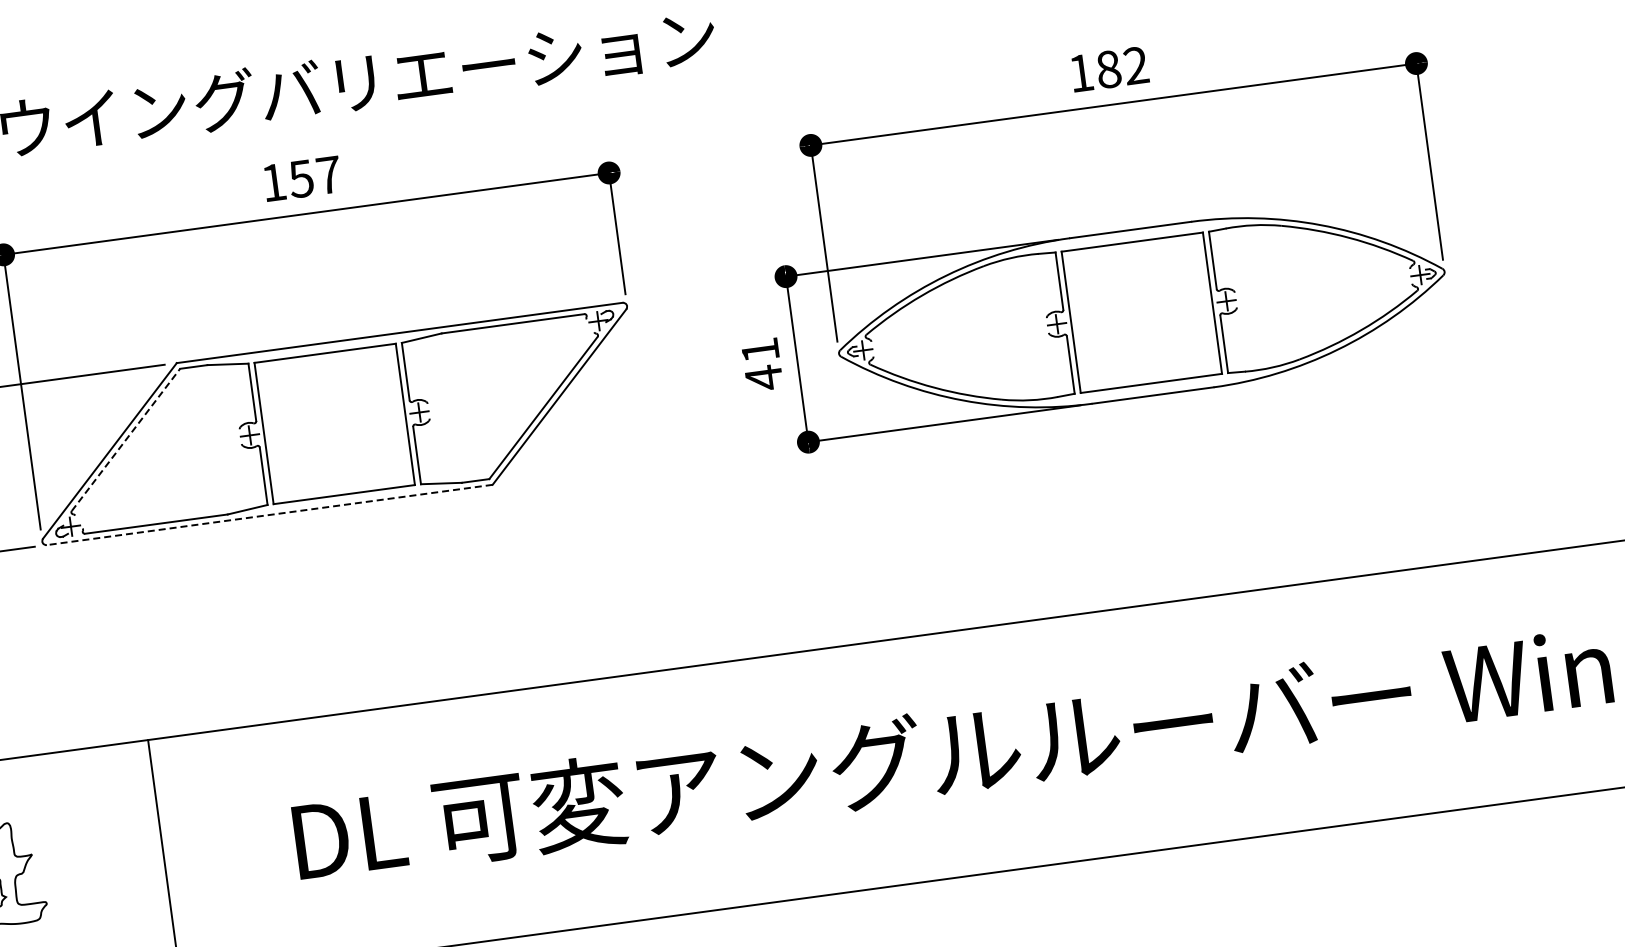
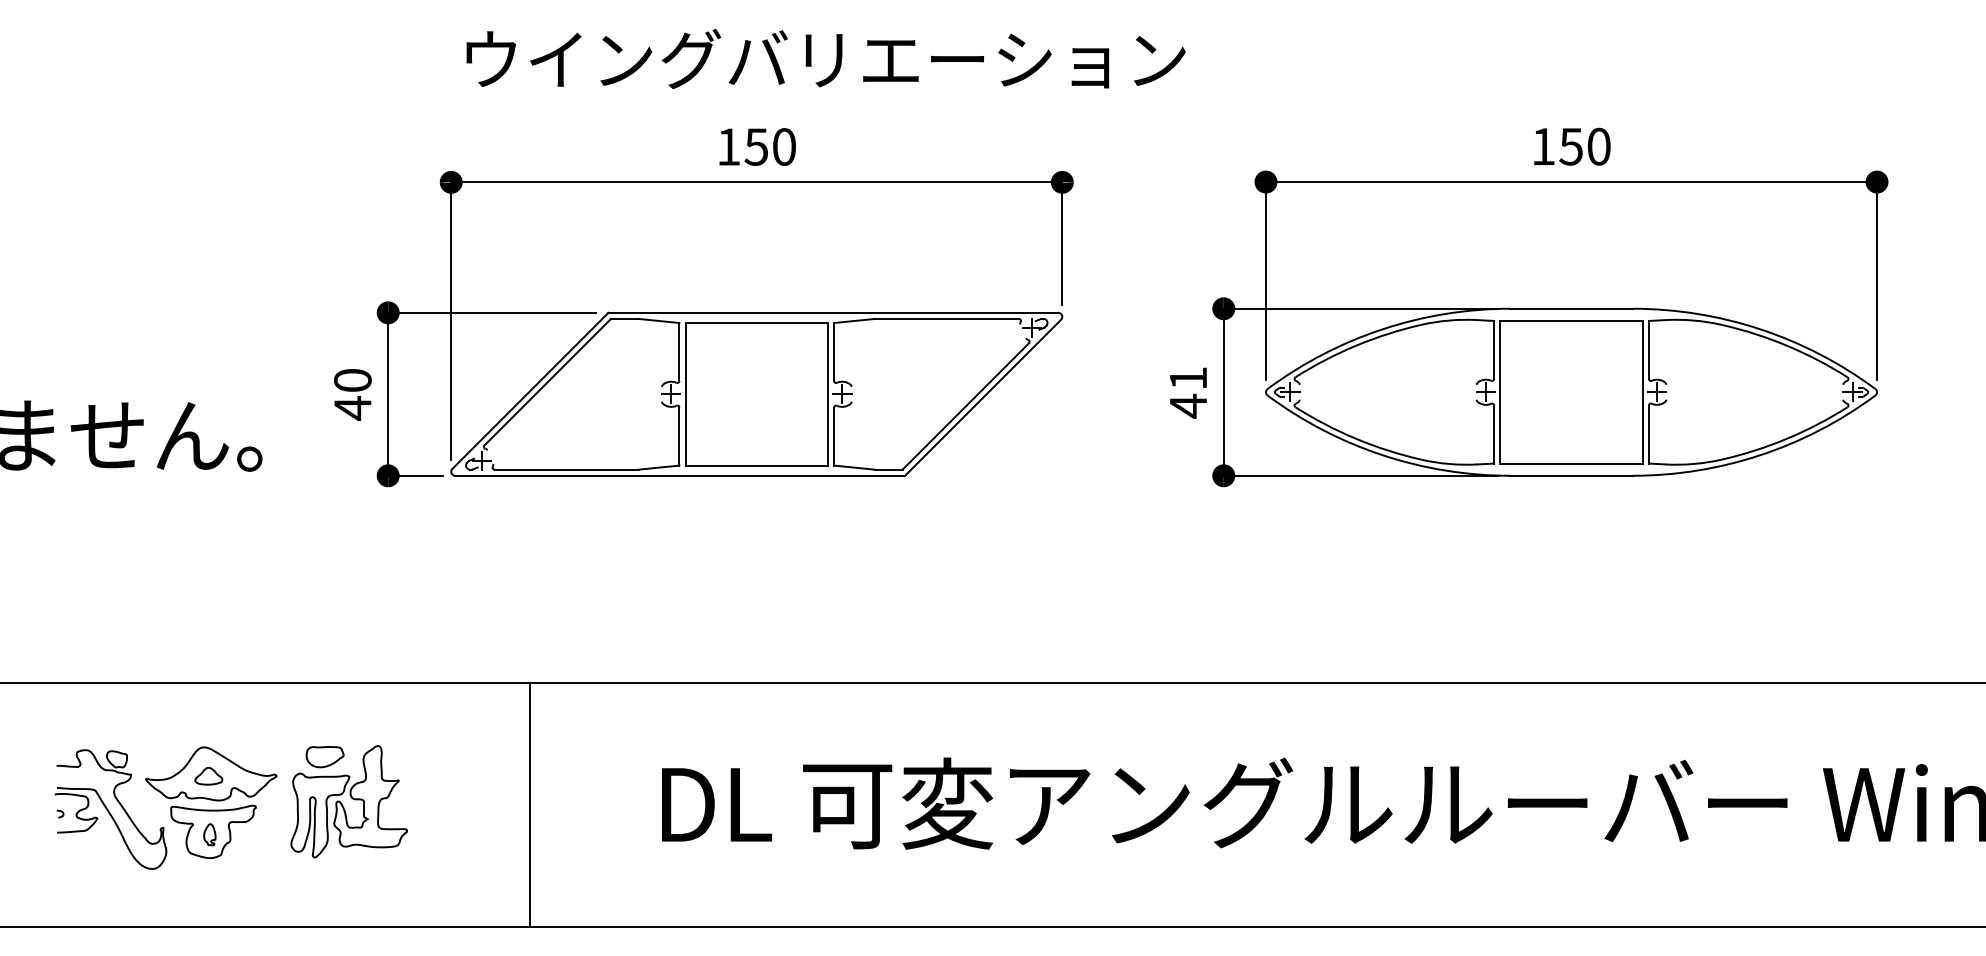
text: (1121, 67) -> (1584, 146), 182 -> 150
text: (328, 174) -> (784, 146), 157 -> 150
line: (126, 439) -> (548, 381), dashed -> solid
line: (270, 514) -> (680, 475), dashed -> solid

